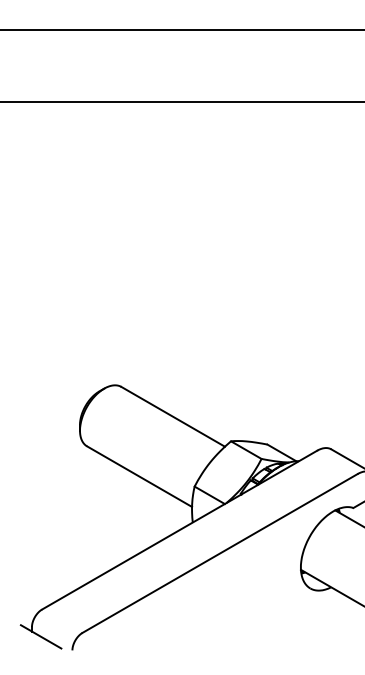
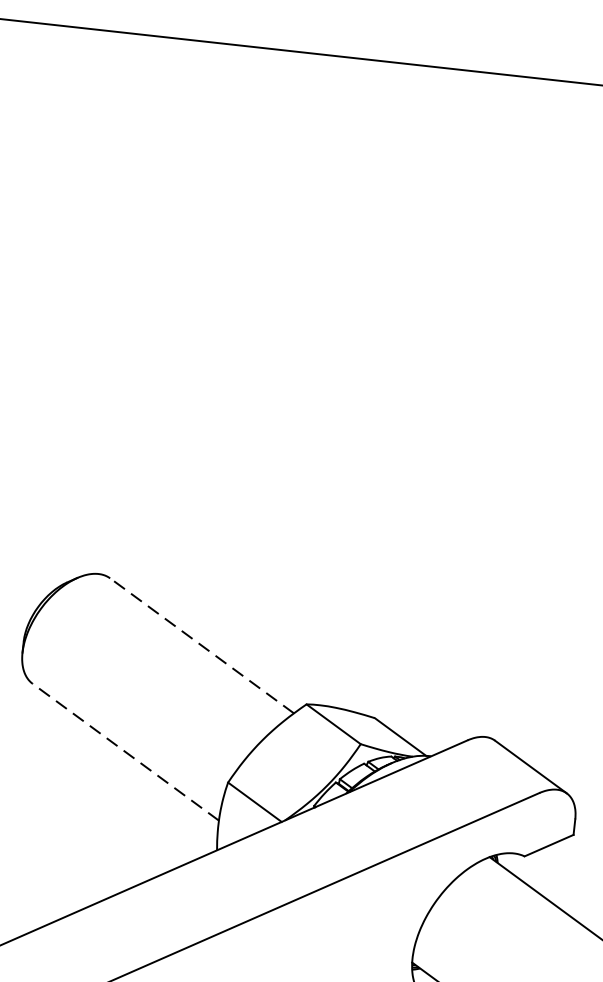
line: (173, 416) -> (202, 645), solid -> dashed
line: (139, 476) -> (125, 751), solid -> dashed

